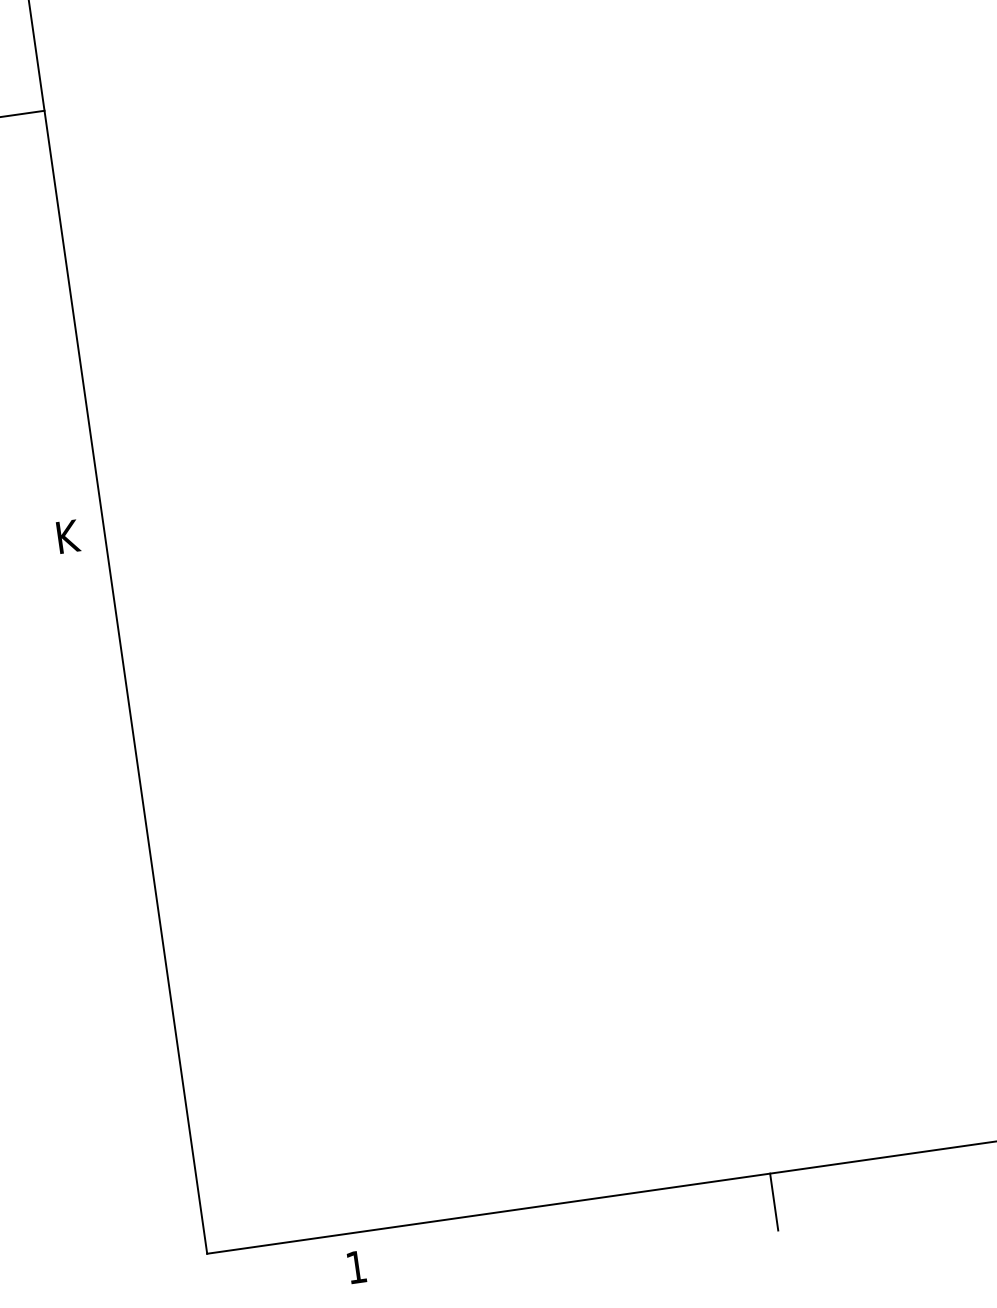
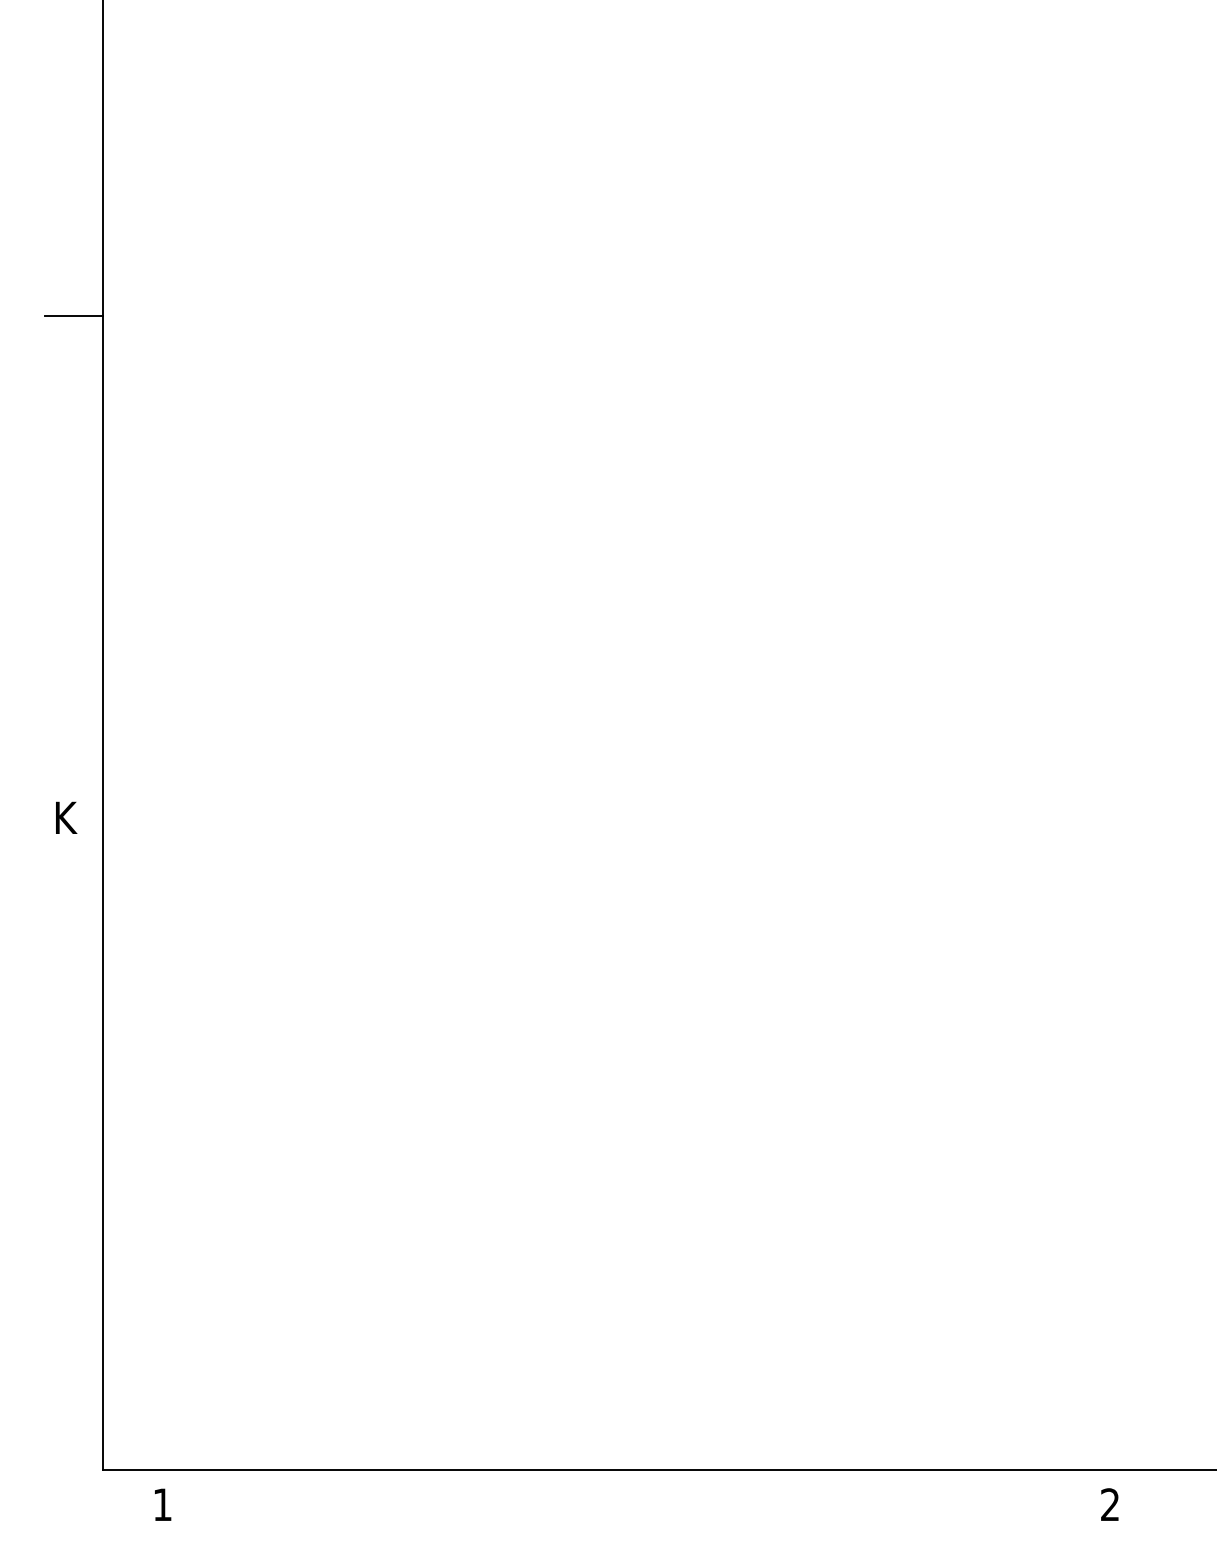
text: (68, 536) -> (66, 817), moved
line: (774, 1201) -> (671, 1498), removed
text: (357, 1266) -> (163, 1504), moved

